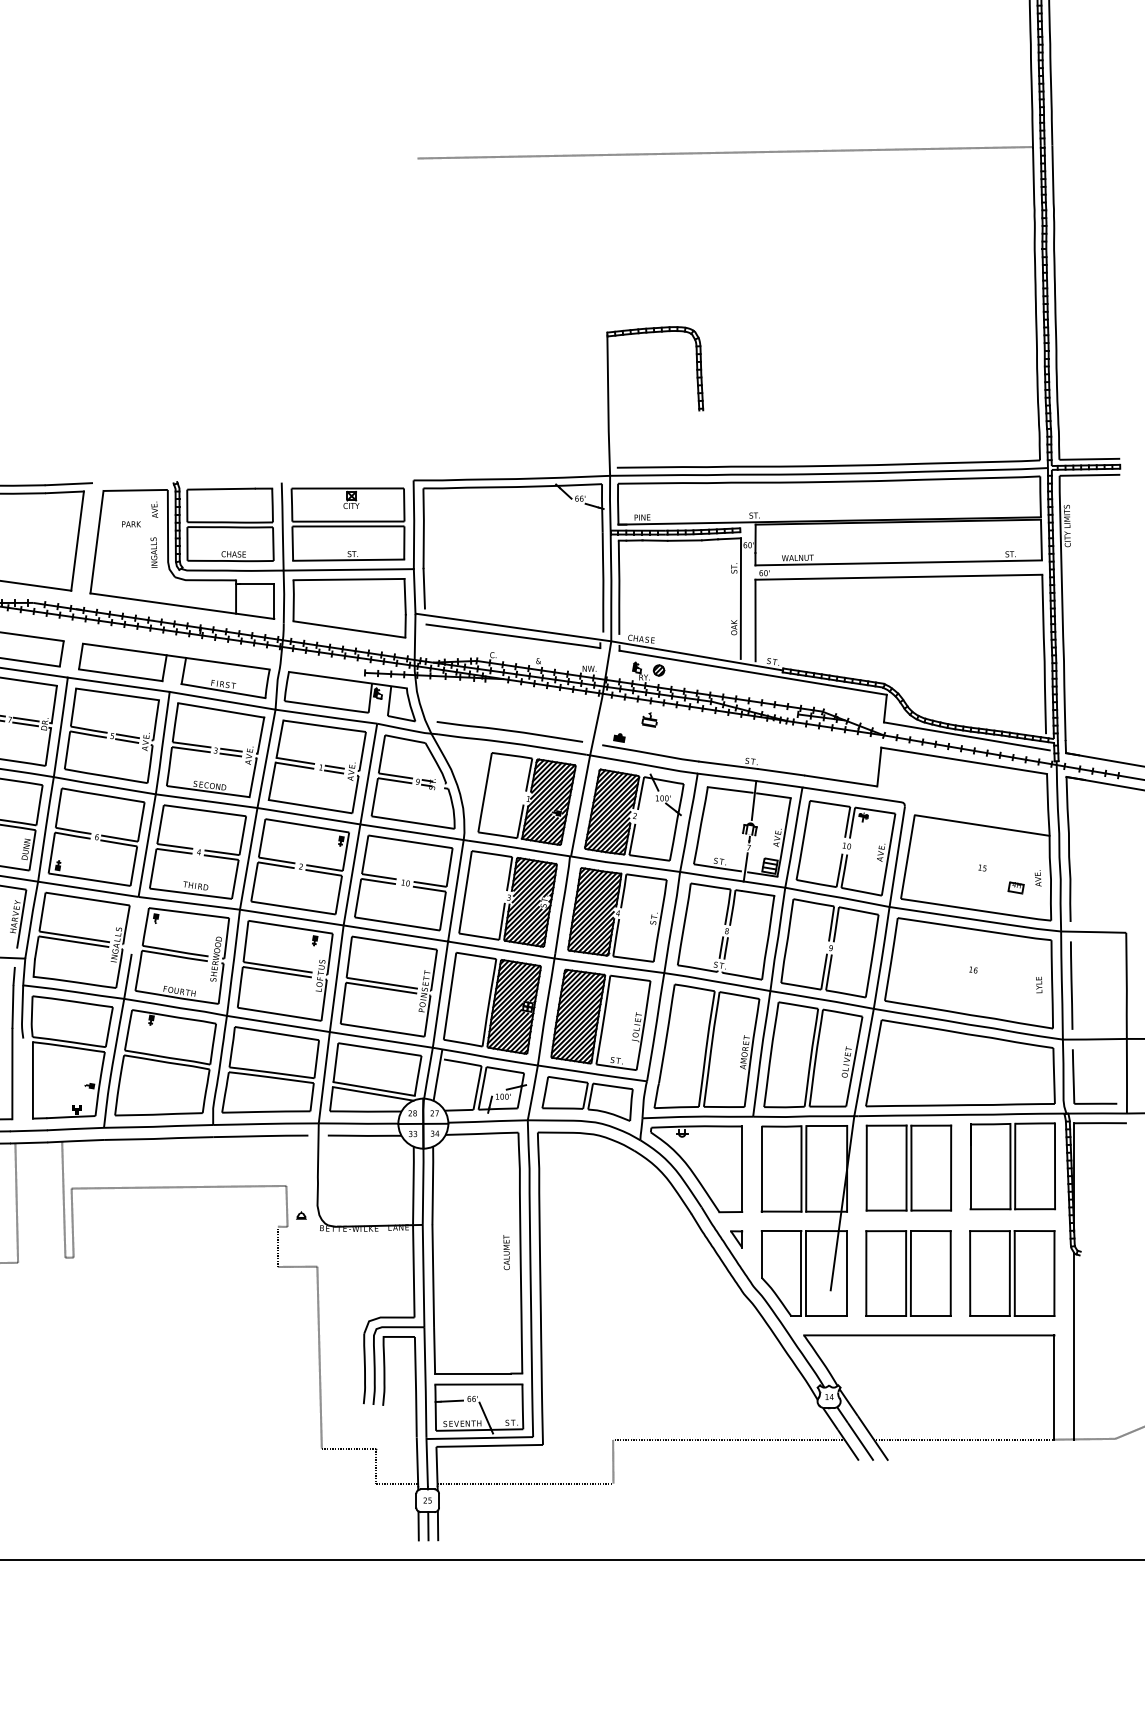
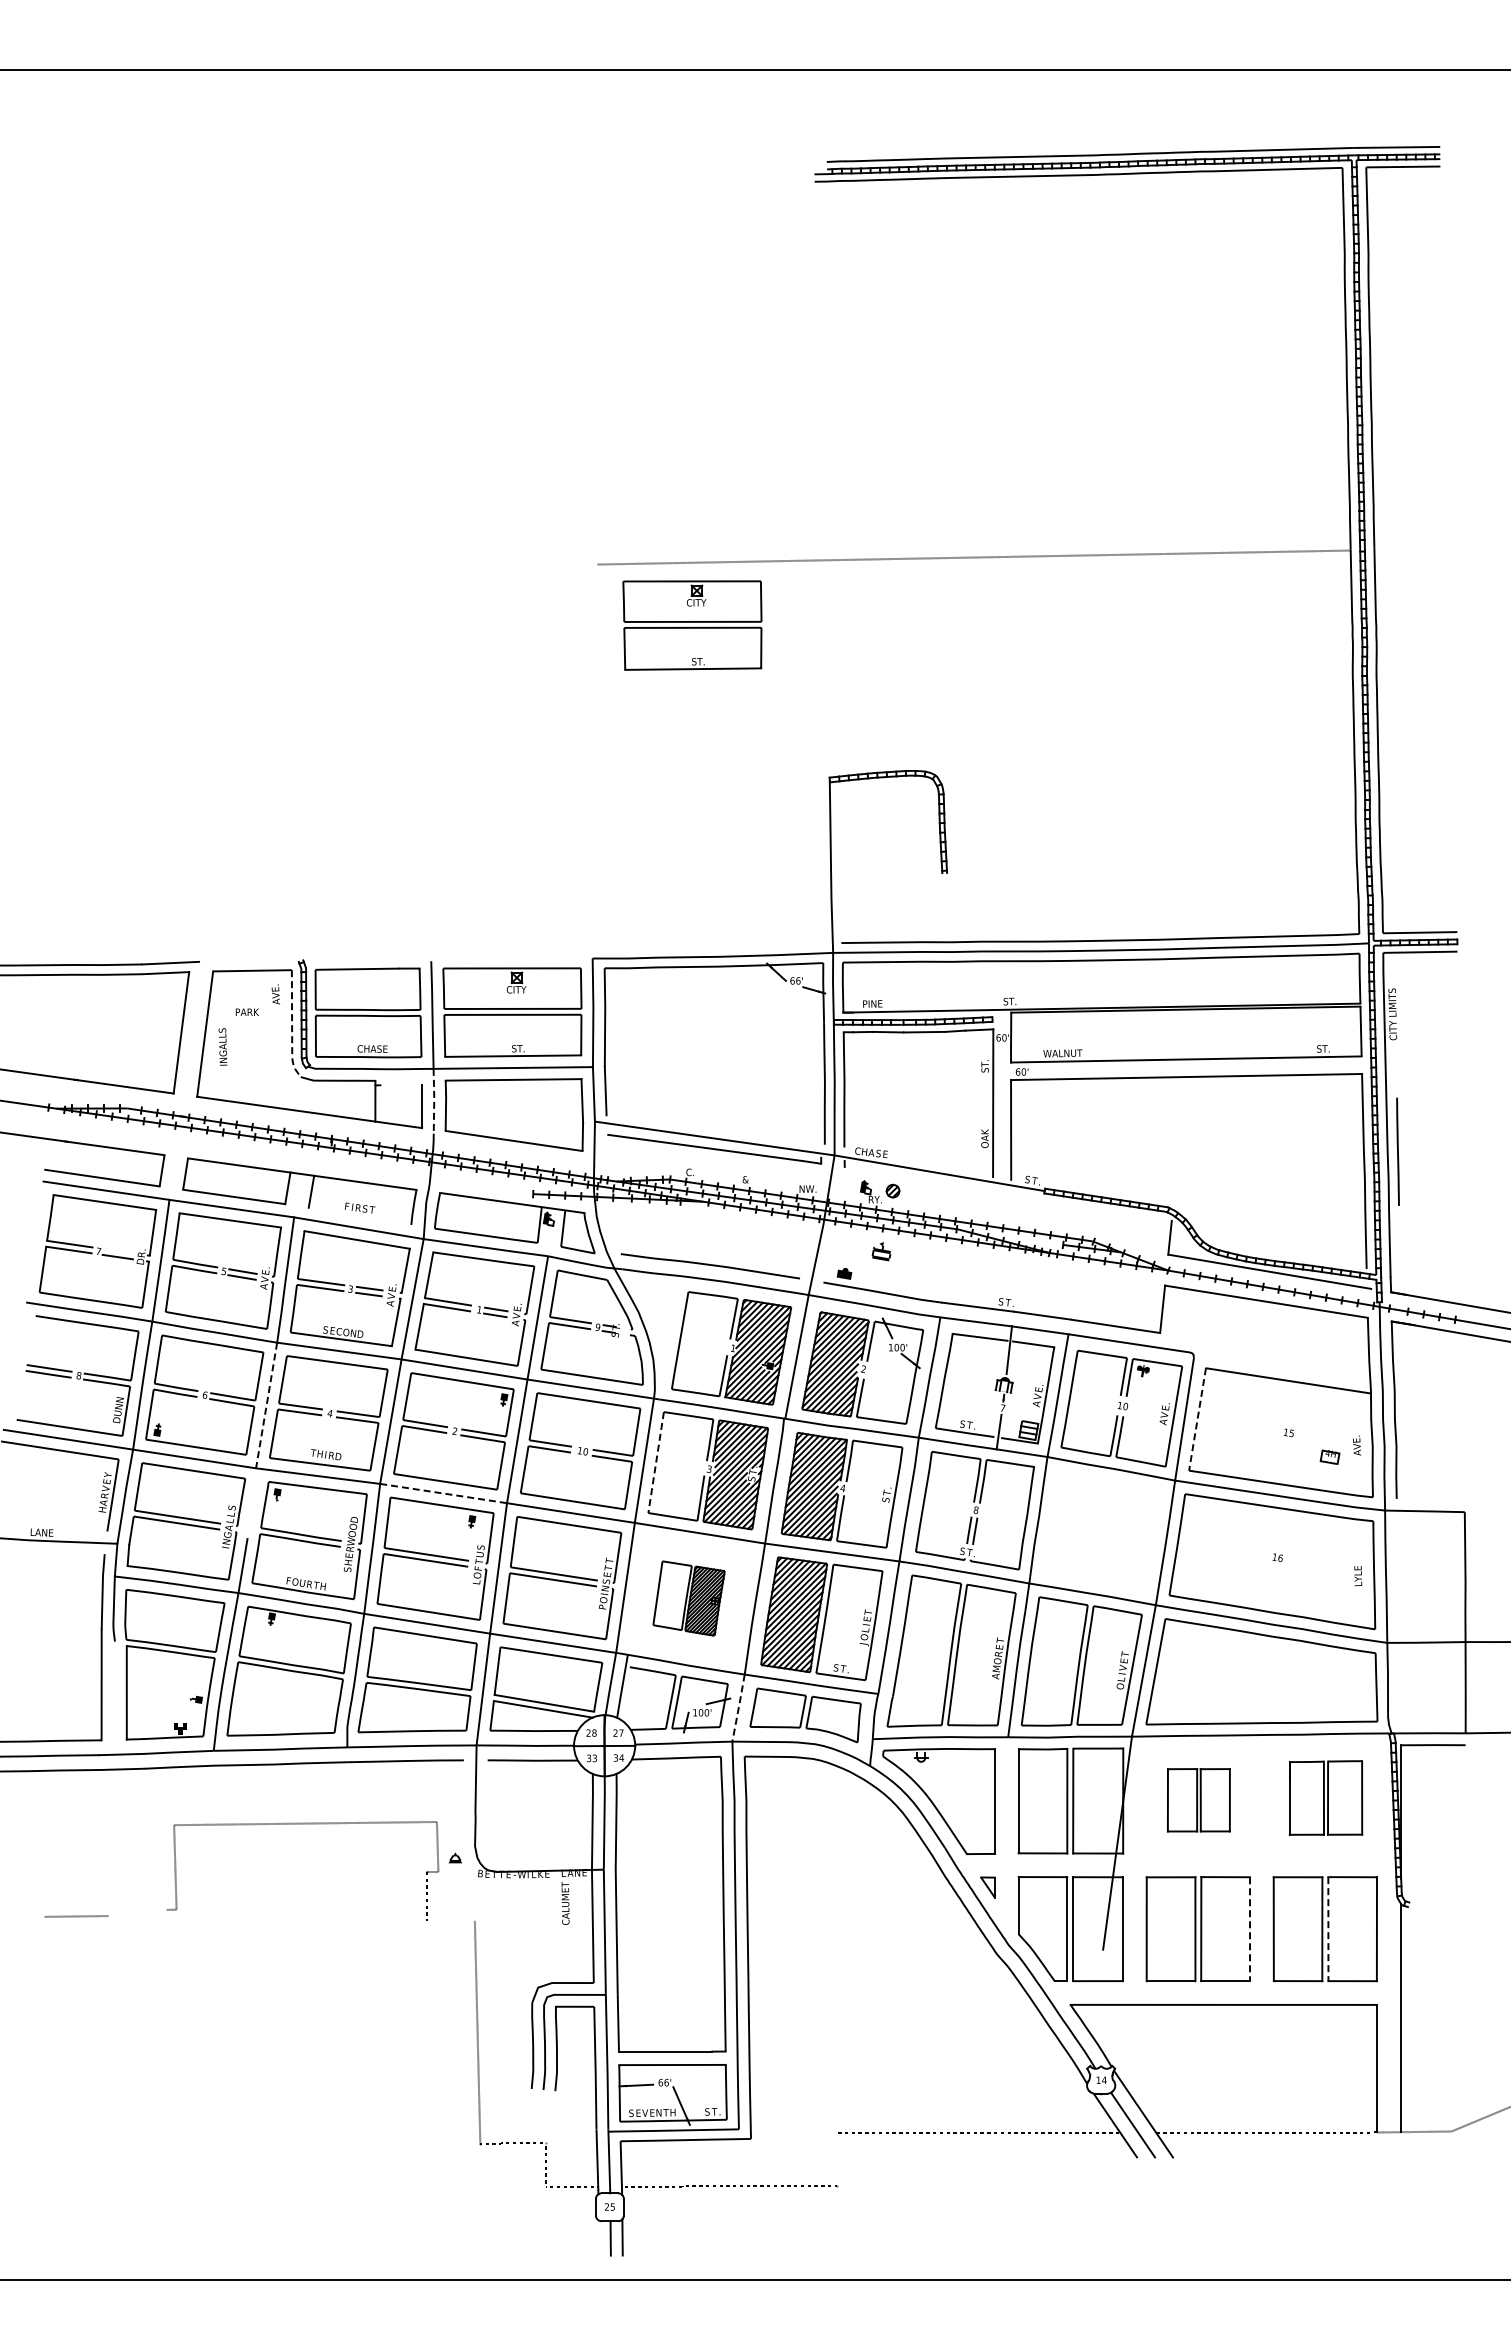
part: (495, 208) -> (692, 625), added
line: (168, 535) -> (292, 1025), solid -> dashed
text: (153, 552) -> (222, 1046), moved
line: (257, 584) -> (401, 1085), removed
line: (284, 596) -> (434, 1100), solid -> dashed
line: (752, 672) -> (1007, 1193), removed
line: (223, 690) -> (359, 1215), removed
line: (26, 719) -> (118, 1251), removed
line: (147, 845) -> (266, 1405), solid -> dashed
line: (907, 857) -> (1197, 1419), solid -> dashed
line: (465, 893) -> (656, 1463), solid -> dashed
line: (292, 917) -> (444, 1493), solid -> dashed
part: (829, 948) -> (1101, 1531), removed
line: (1071, 985) -> (1397, 1151), moved
part: (491, 1003) -> (688, 1598), size x0.6
part: (1074, 1076) -> (1401, 1688), removed
line: (532, 1092) -> (738, 1707), solid -> dashed
part: (1012, 1165) -> (1325, 1797), size x0.7
part: (908, 1168) -> (1198, 1800), size x0.6
line: (63, 1199) -> (164, 1838), removed
line: (16, 1202) -> (106, 1842), removed
text: (506, 1252) -> (565, 1903), moved
line: (297, 1266) -> (450, 1920), removed
line: (951, 1273) -> (1250, 1929), solid -> dashed
line: (1014, 1273) -> (1328, 1929), solid -> dashed
line: (612, 1461) -> (836, 2159), removed
line: (418, 1525) -> (598, 2237), removed

